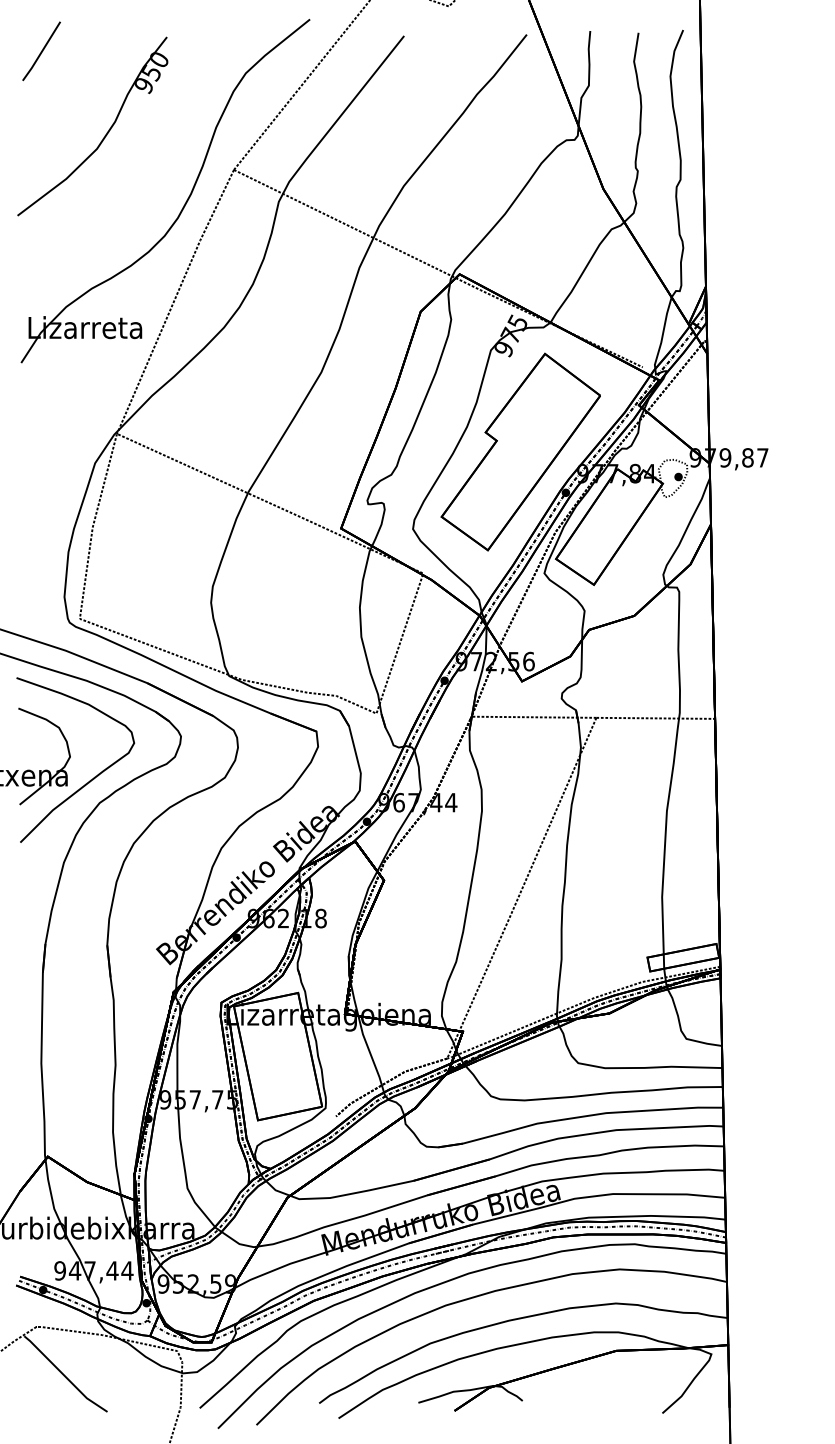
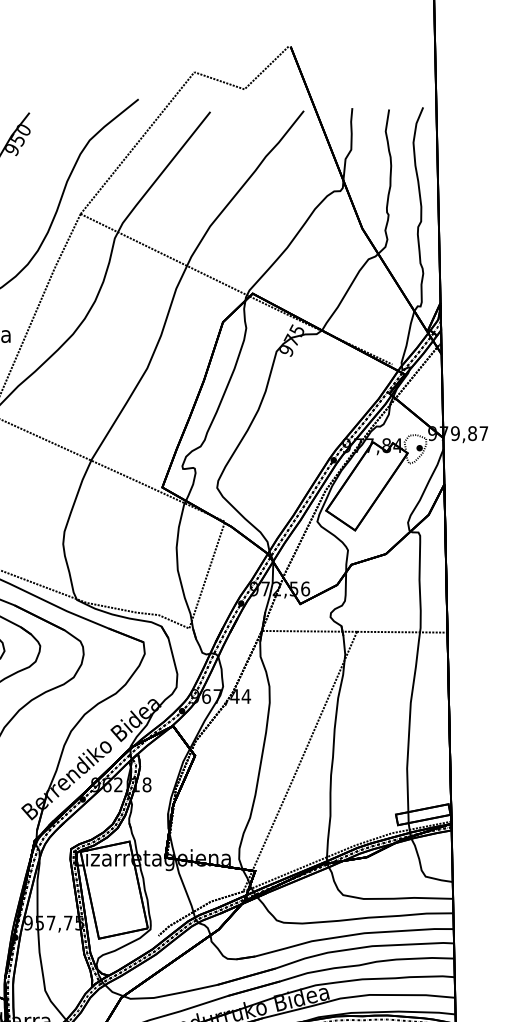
part: (520, 451) -> (299, 428), removed

